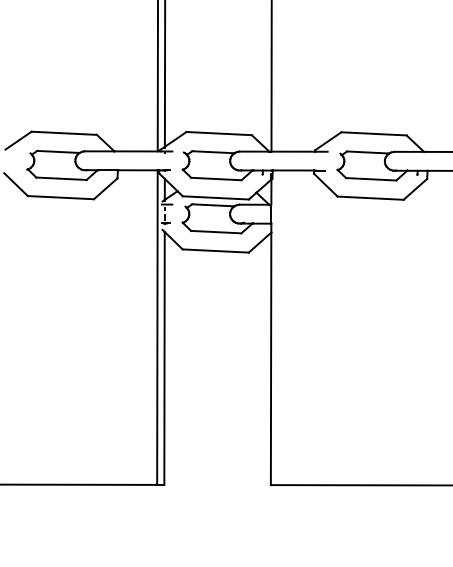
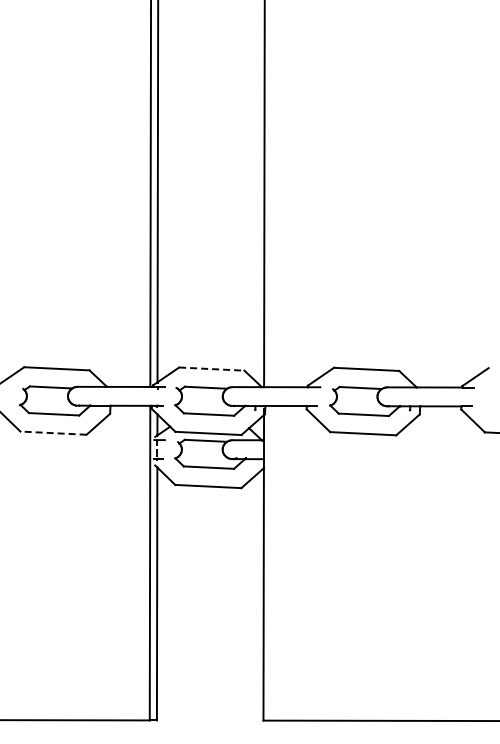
line: (218, 133) -> (211, 369), solid -> dashed
line: (60, 197) -> (53, 433), solid -> dashed

